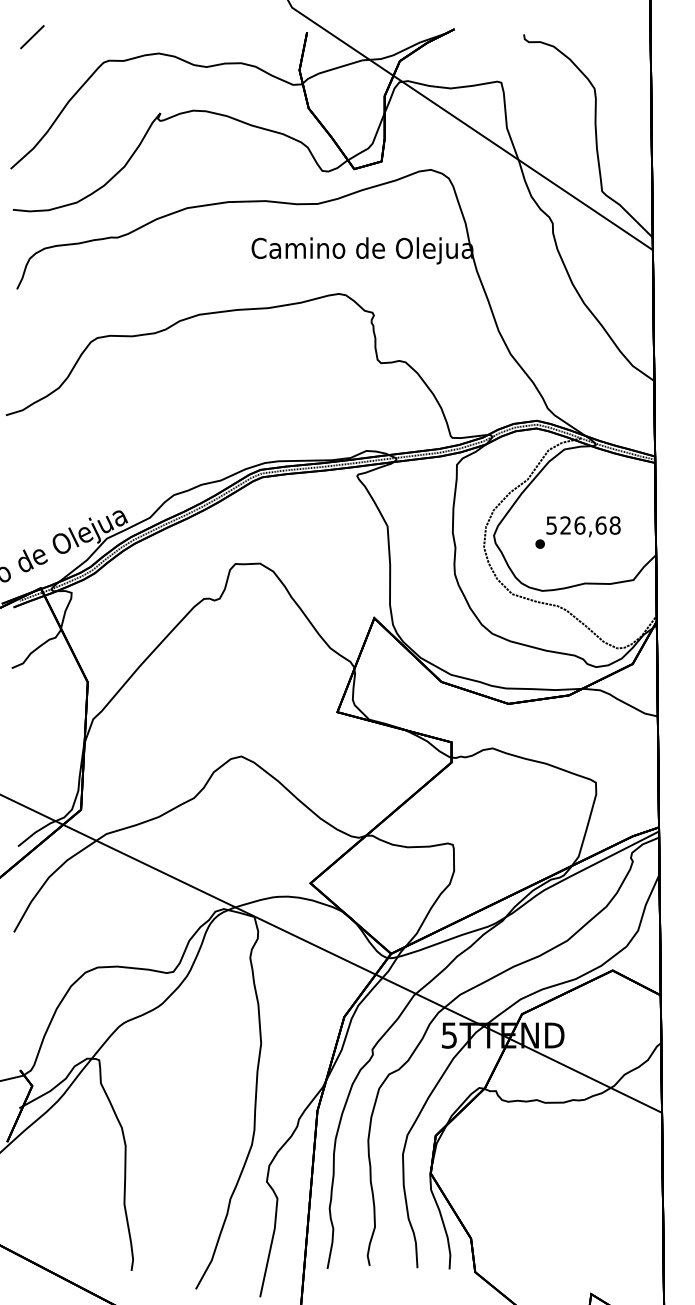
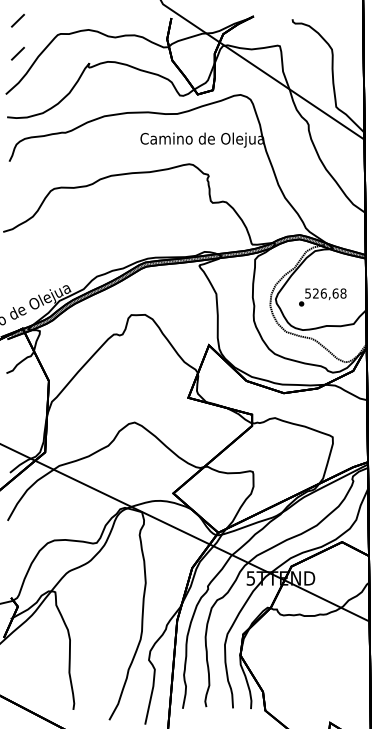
line: (31, 95) -> (17, 53), added

